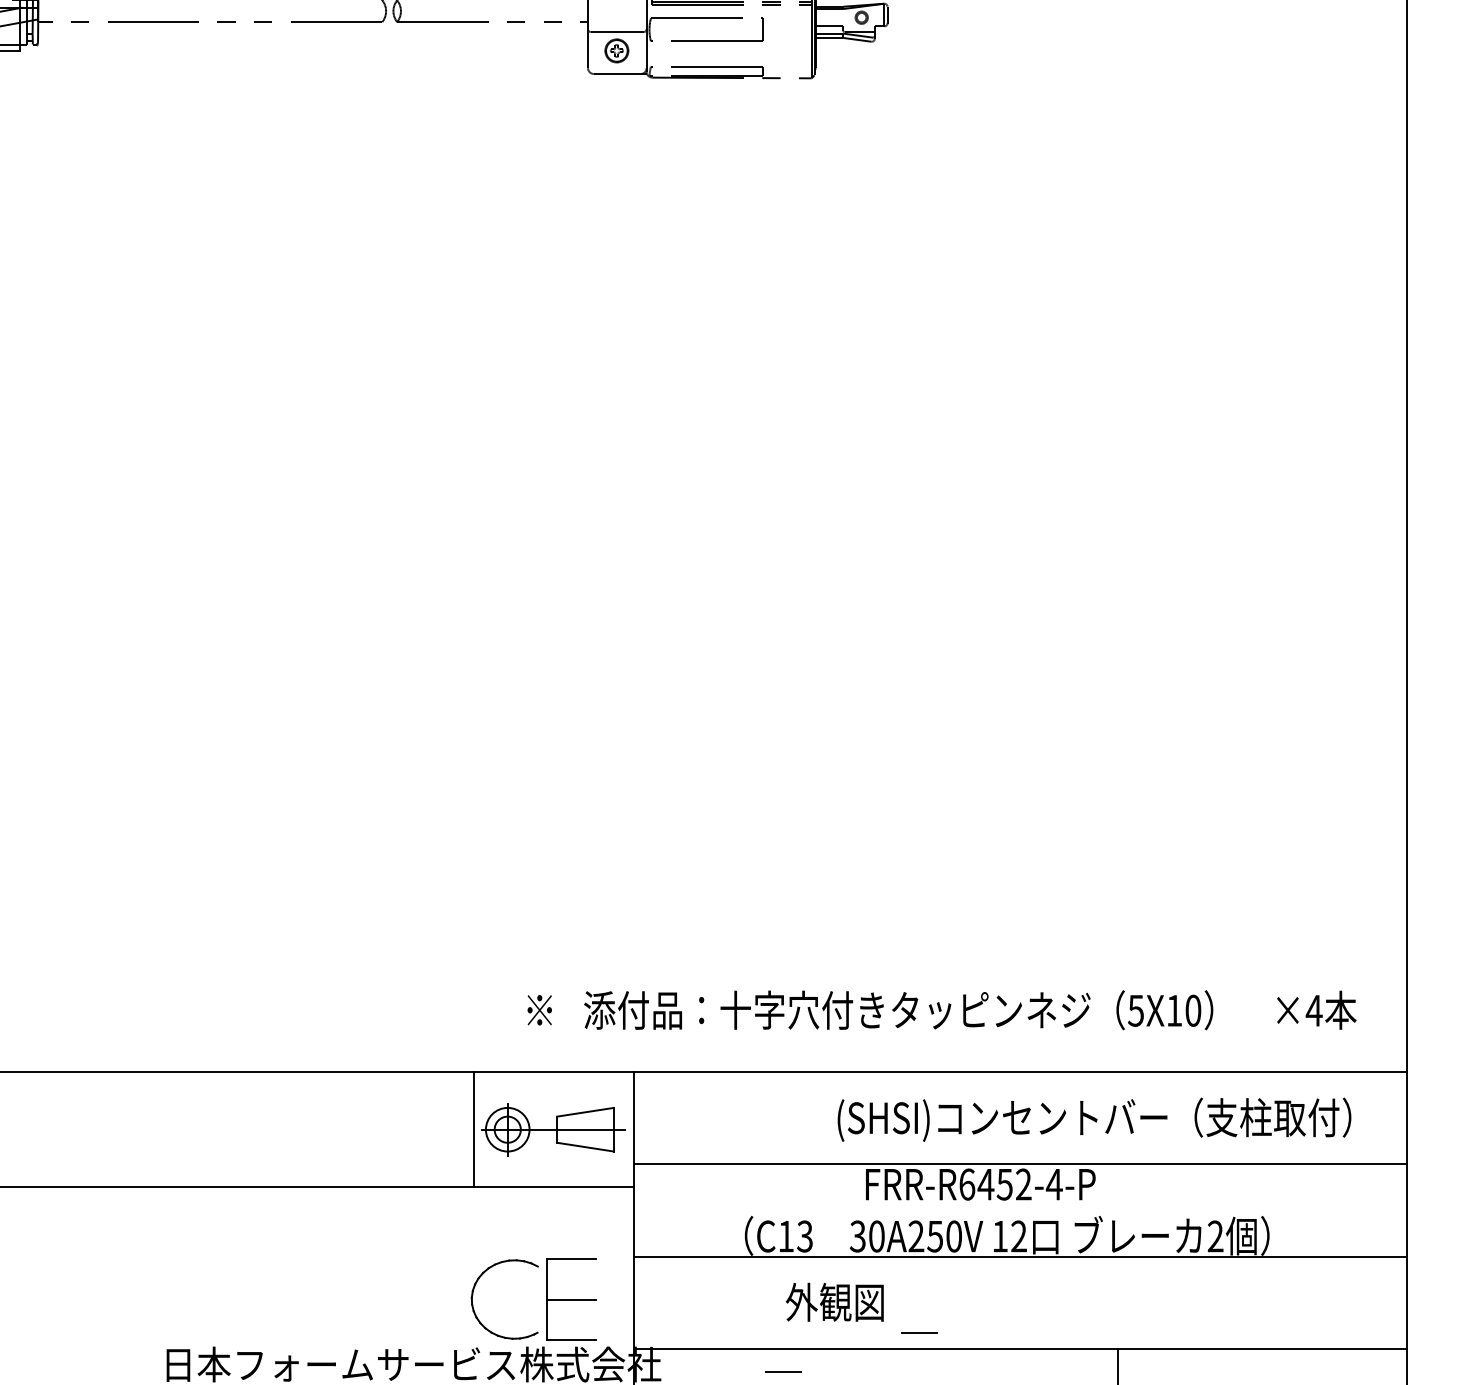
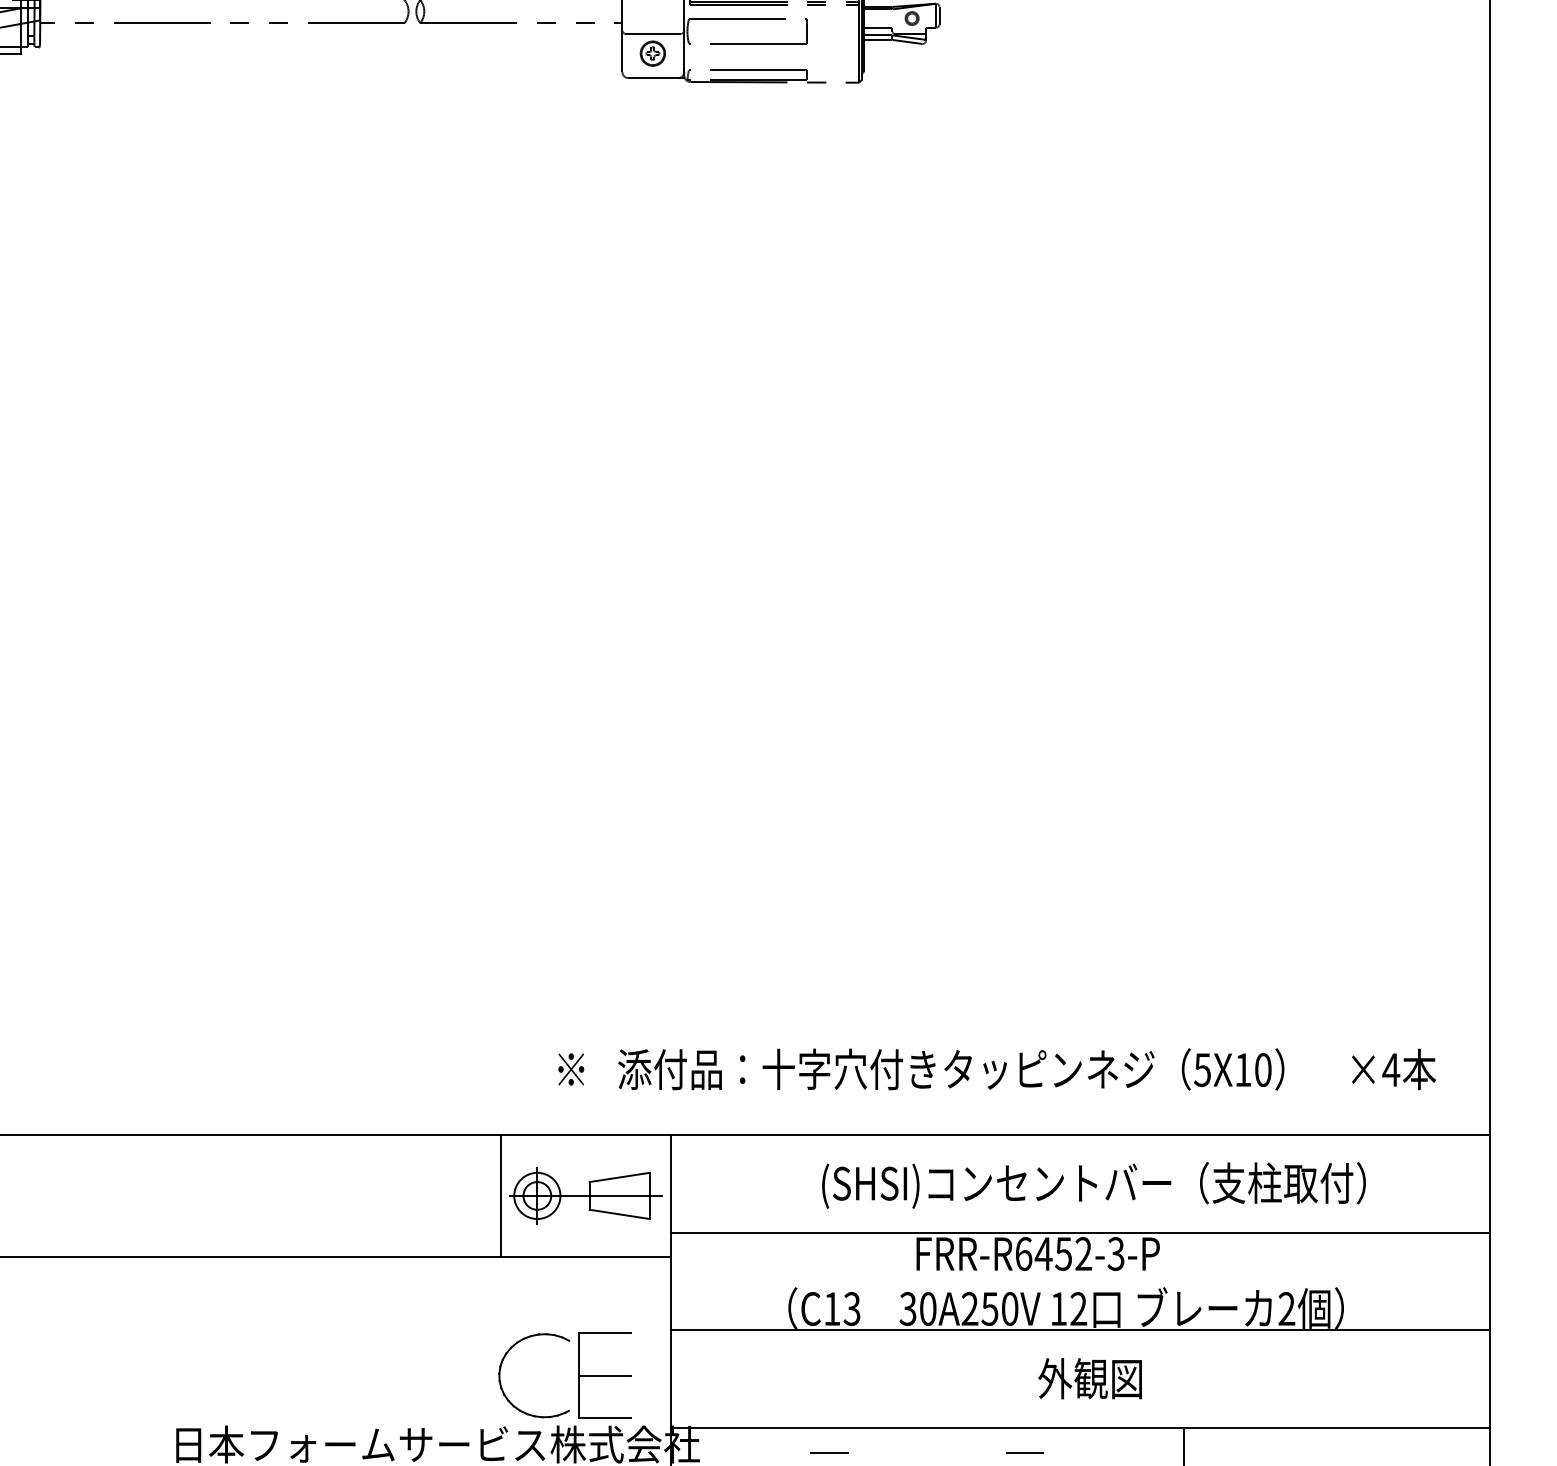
text: (1094, 1119) -> (1094, 1185), moved
text: (1053, 1184) -> (1115, 1253), FRR-R6452-4-P -> FRR-R6452-3-P
text: (834, 1301) -> (1089, 1377), moved
line: (919, 1332) -> (1025, 1451), moved

